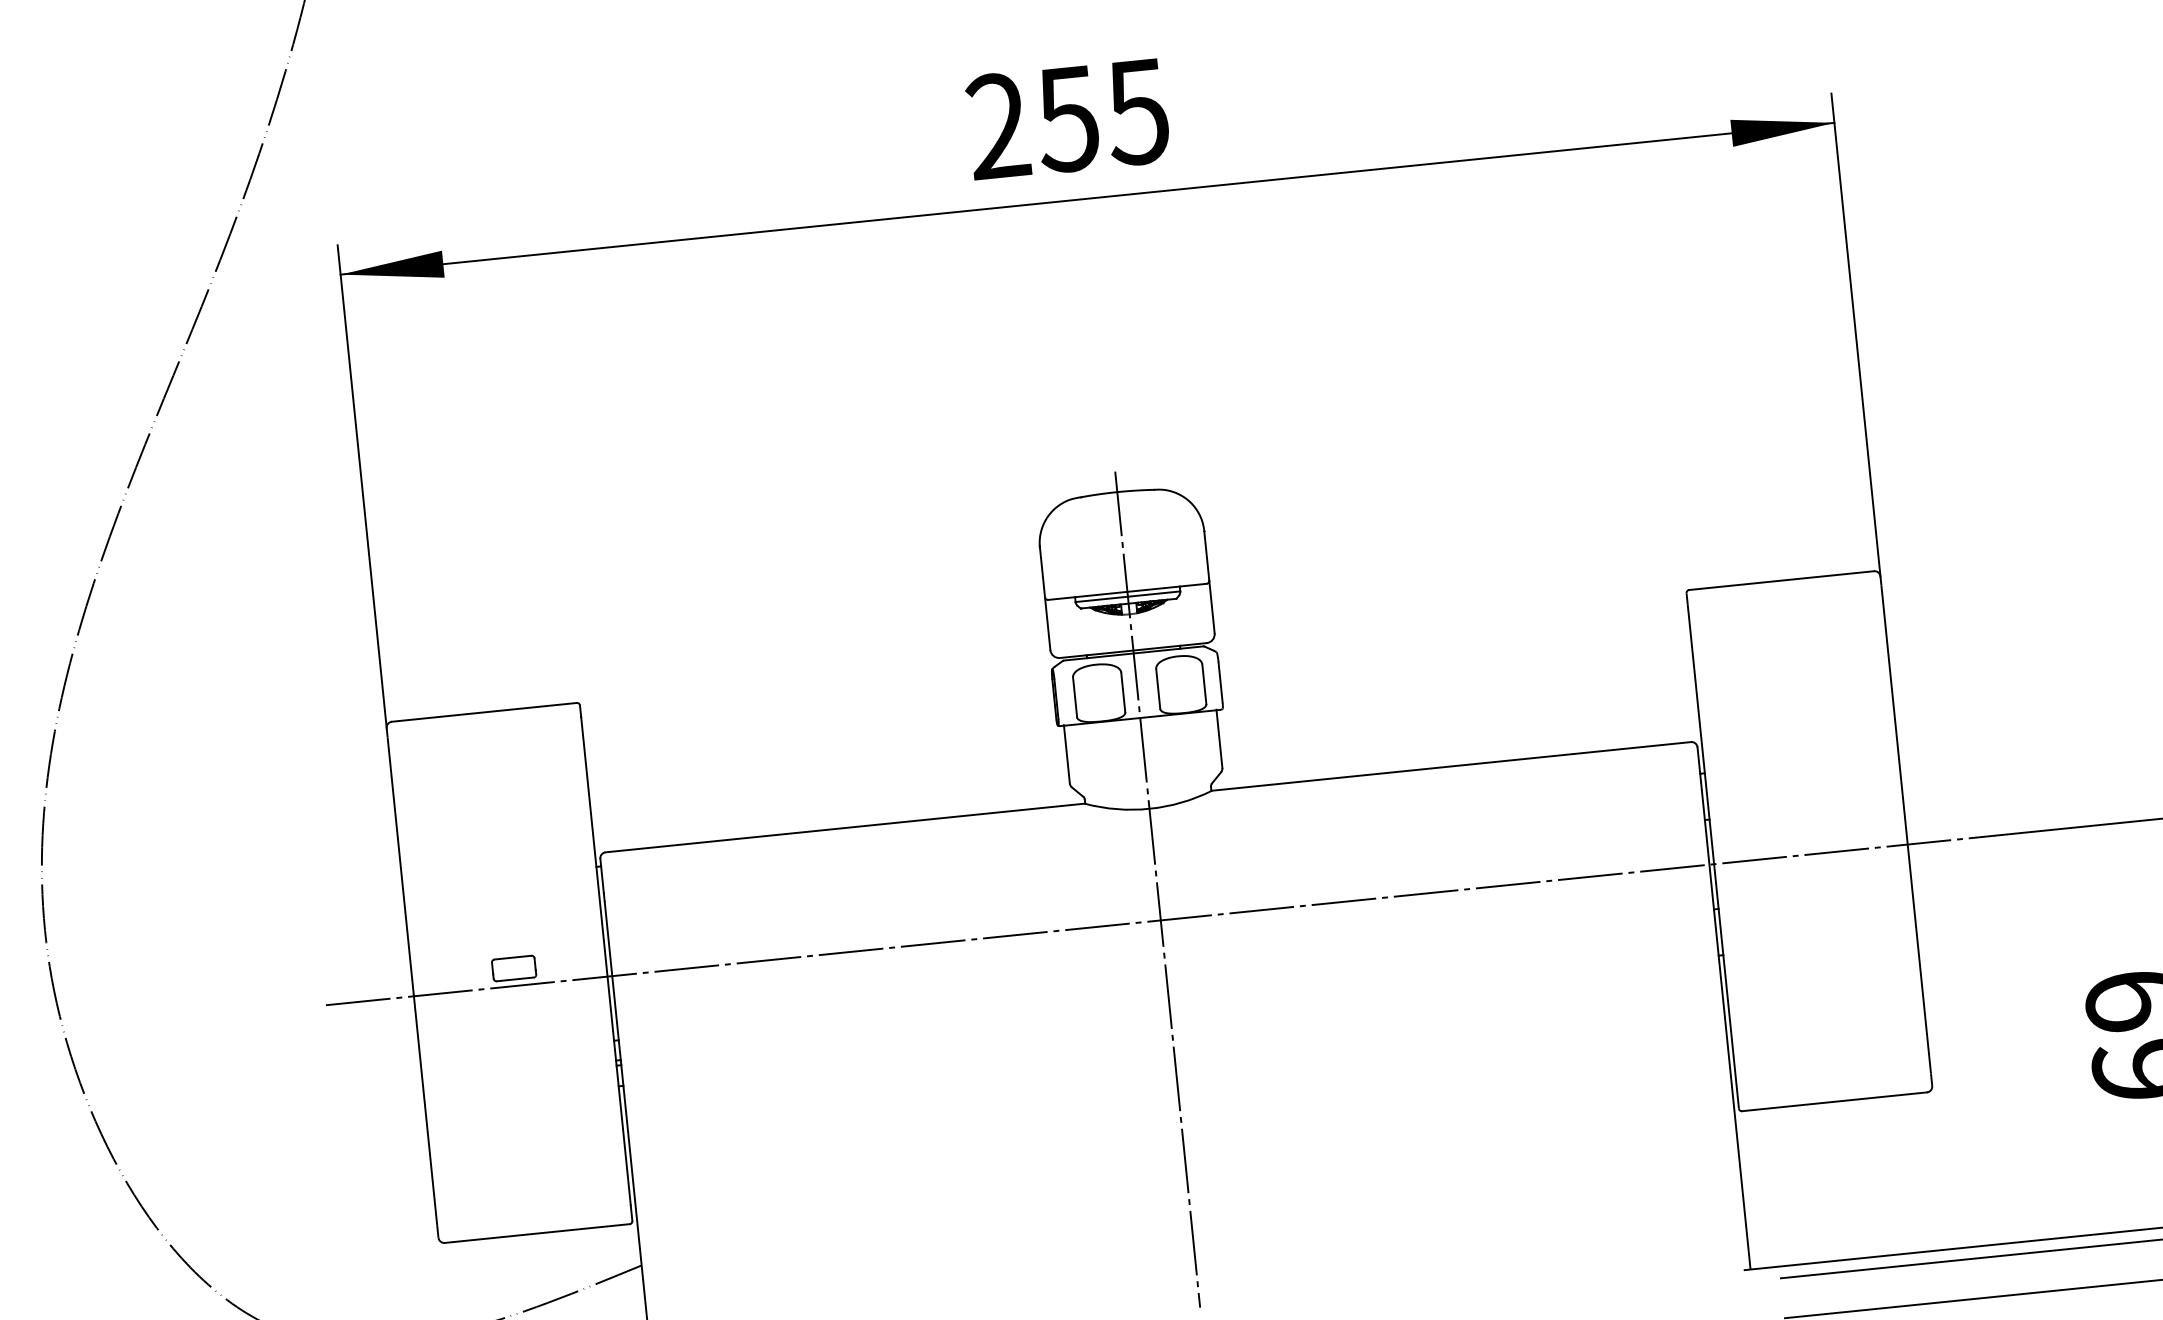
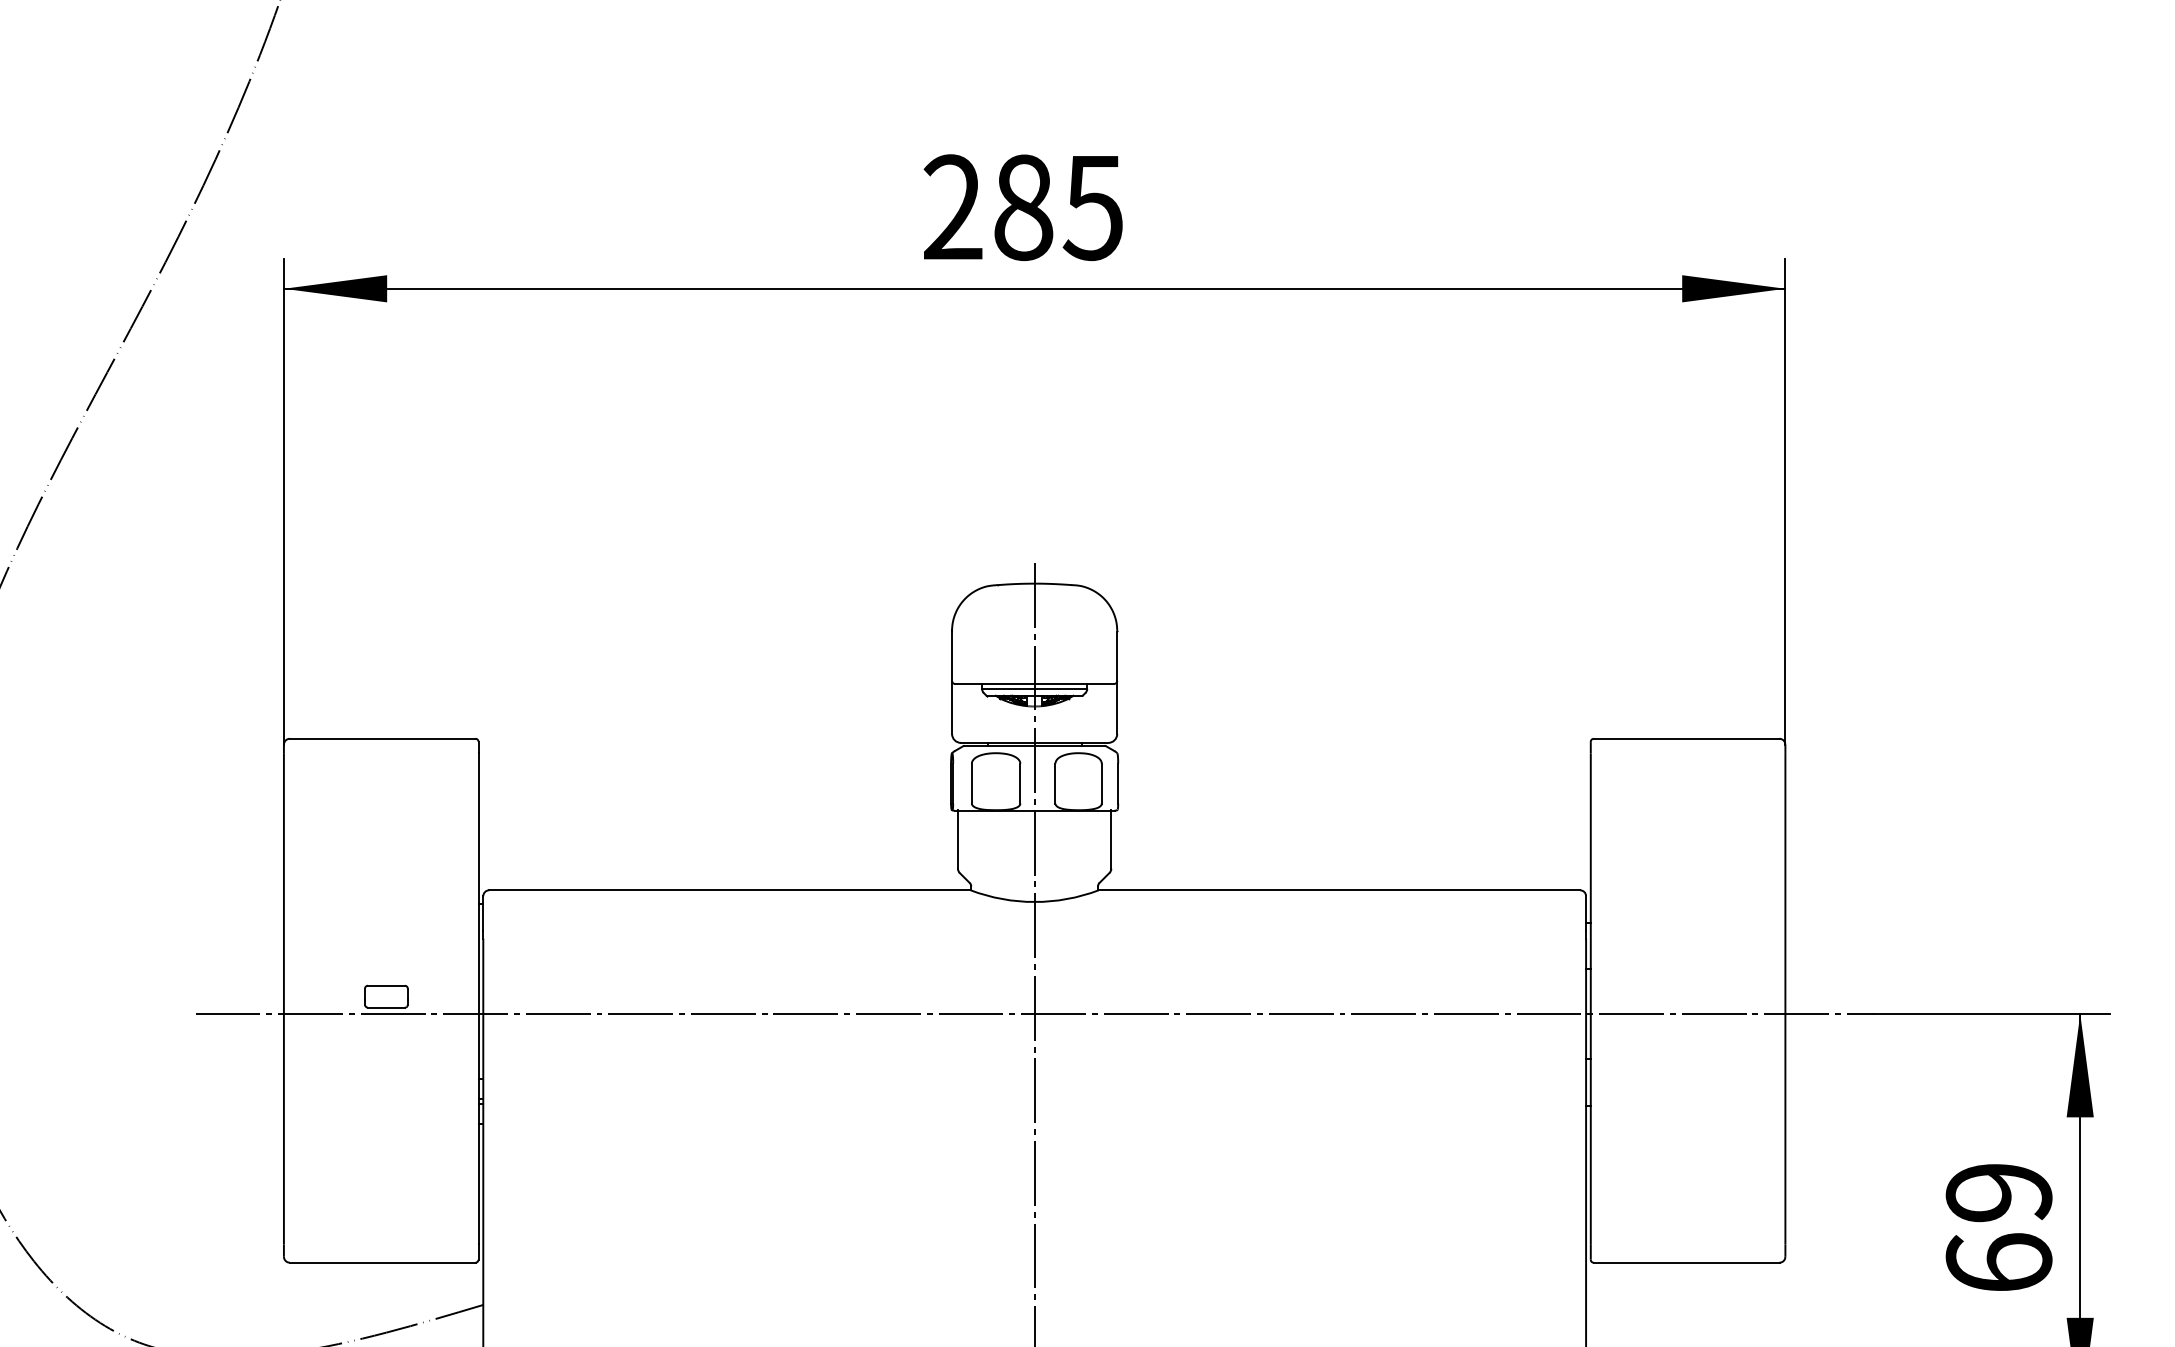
text: (1067, 119) -> (1022, 207), 255 -> 285

